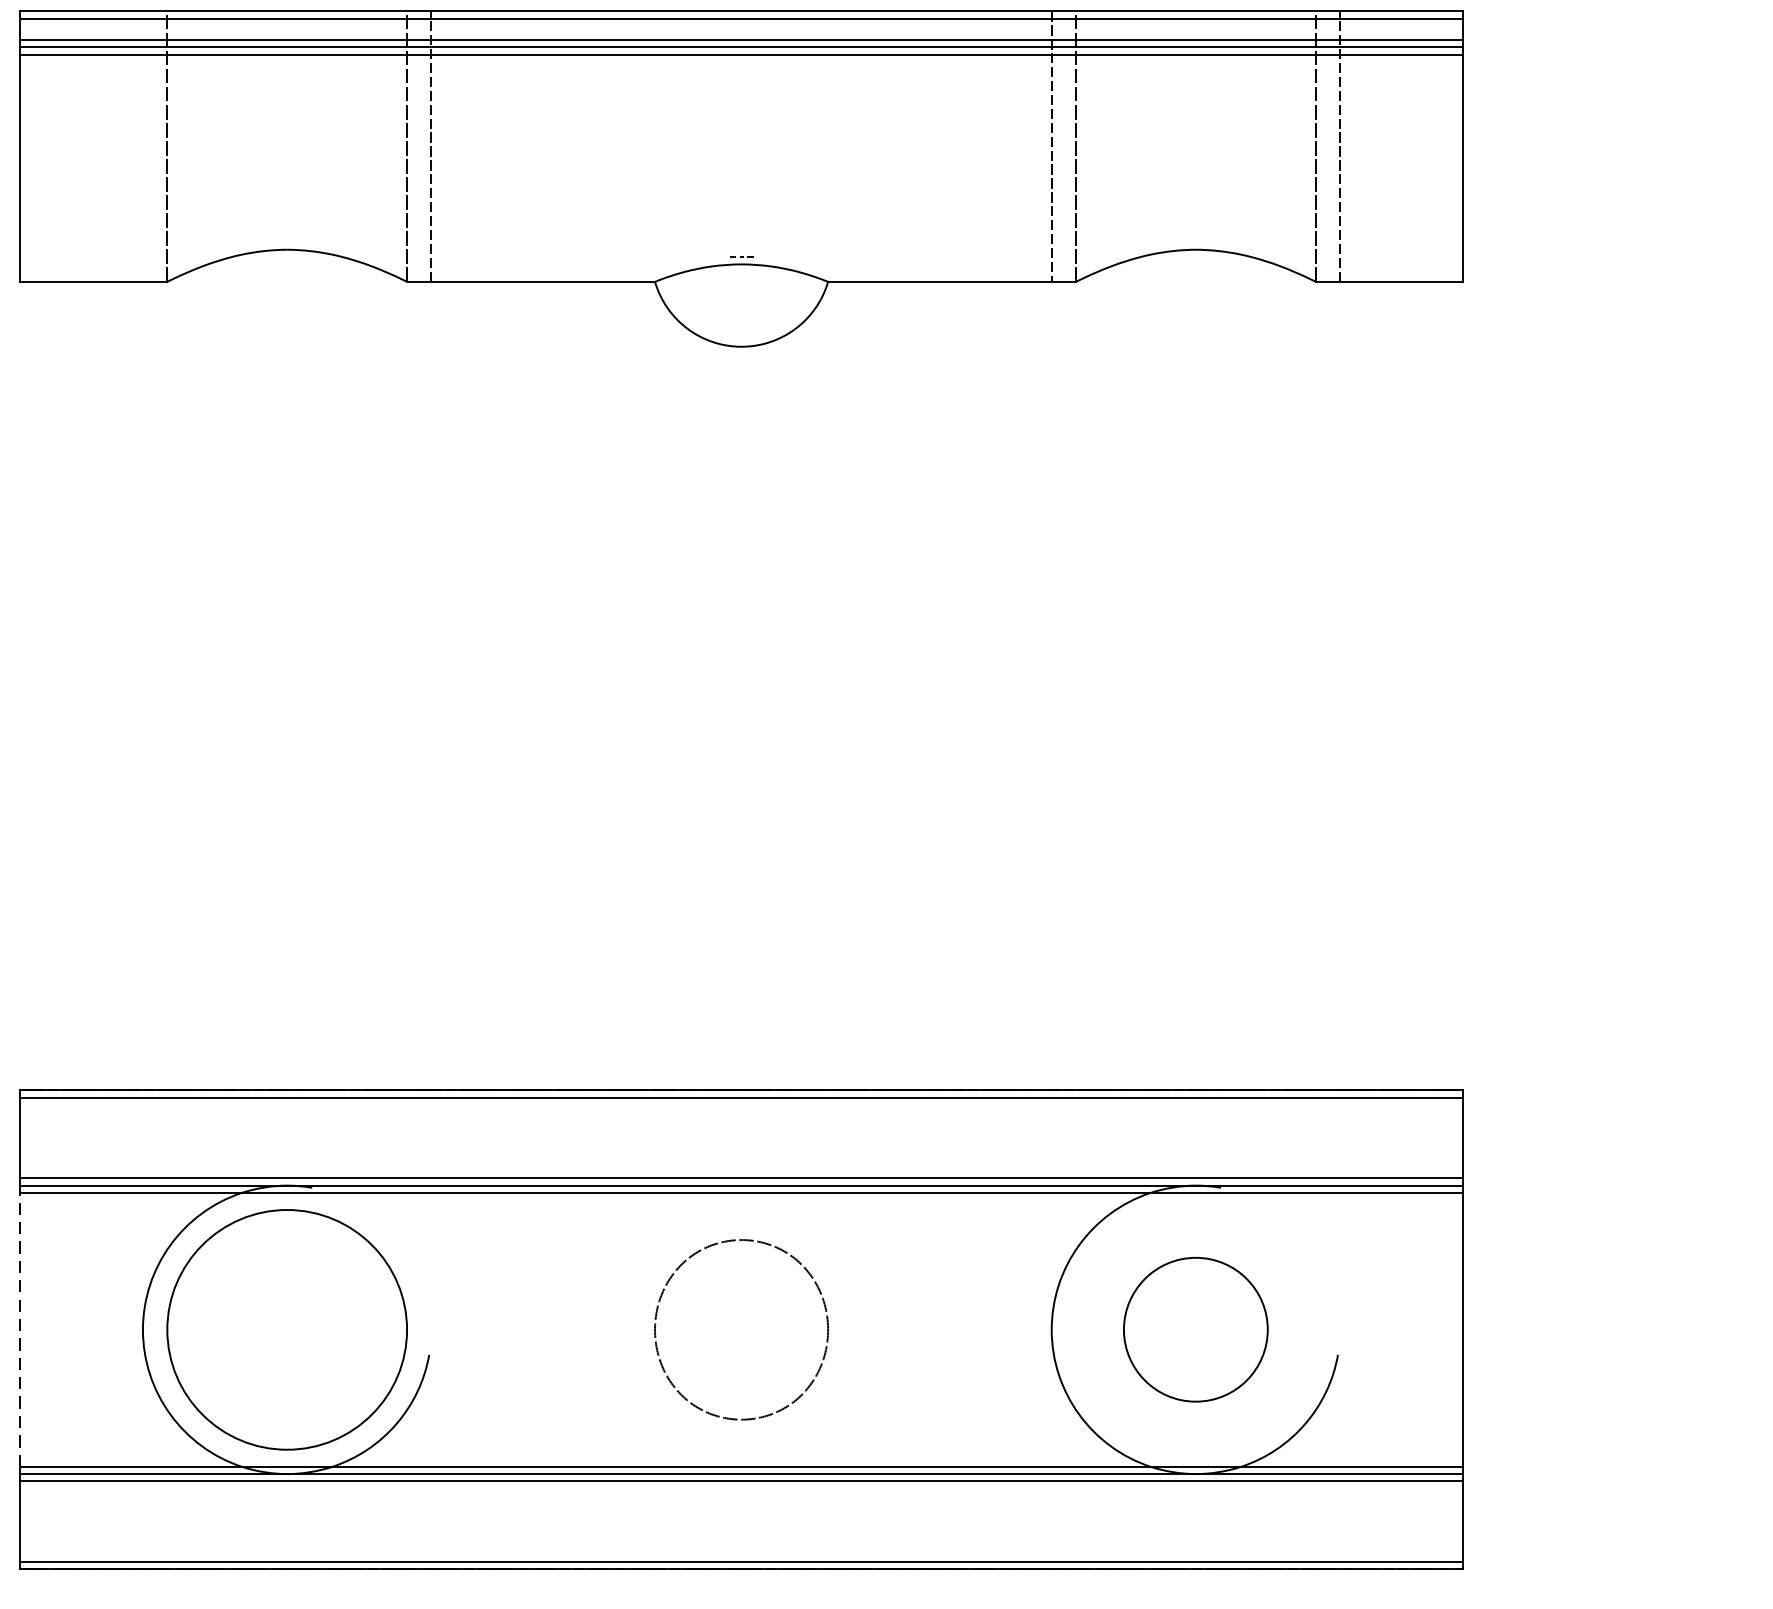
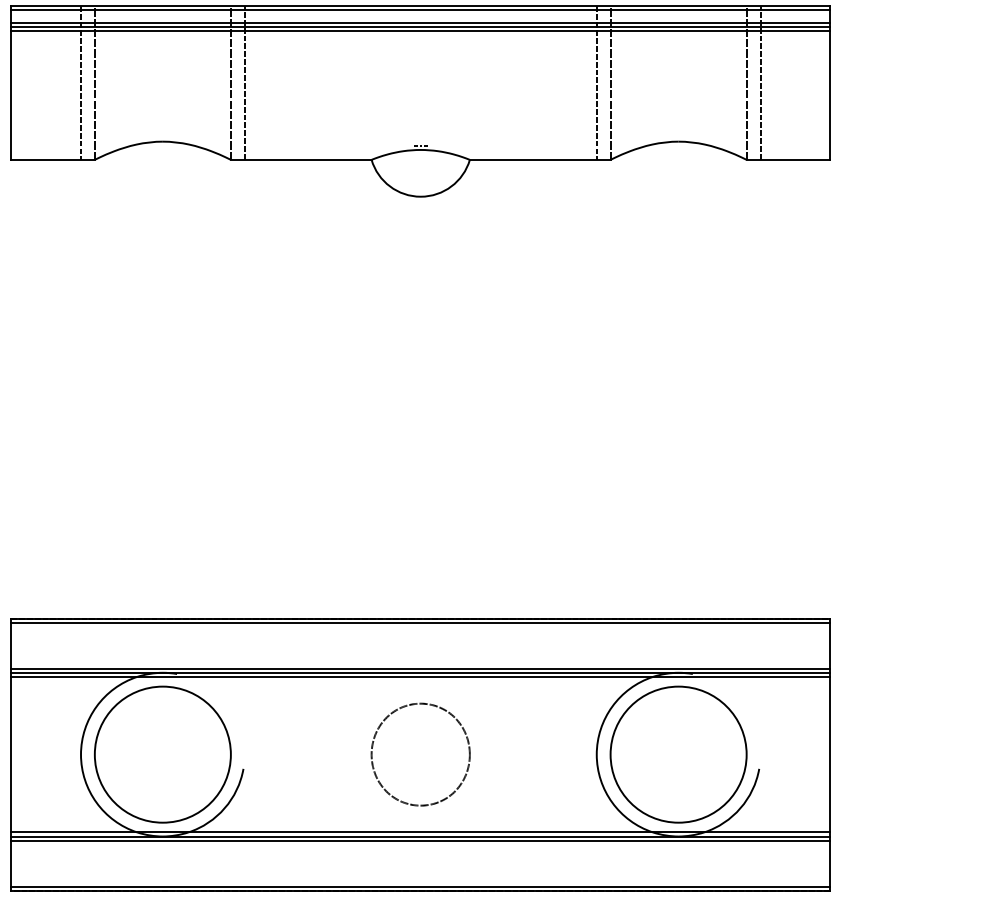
line: (143, 145) -> (81, 82), added
line: (20, 1329) -> (11, 754), dashed -> solid
circle: (1195, 1329) -> (678, 754), size x1.67

